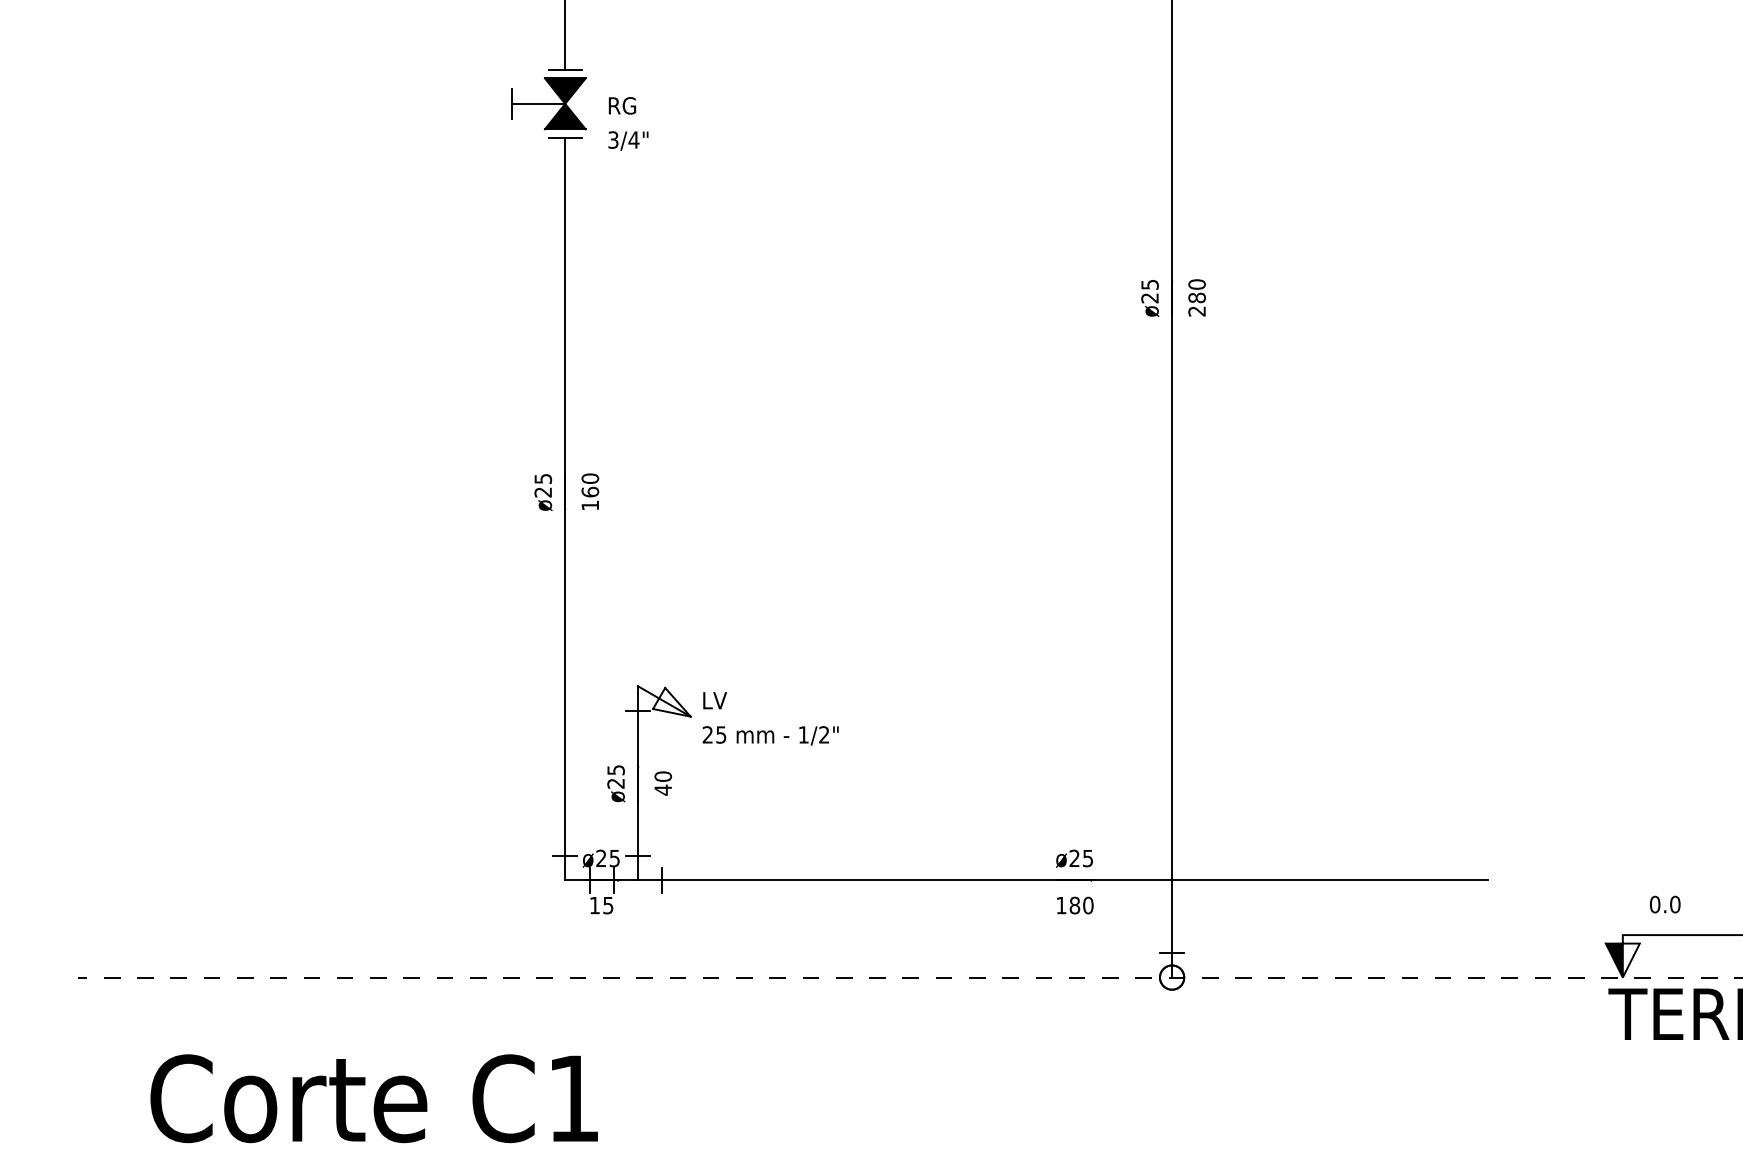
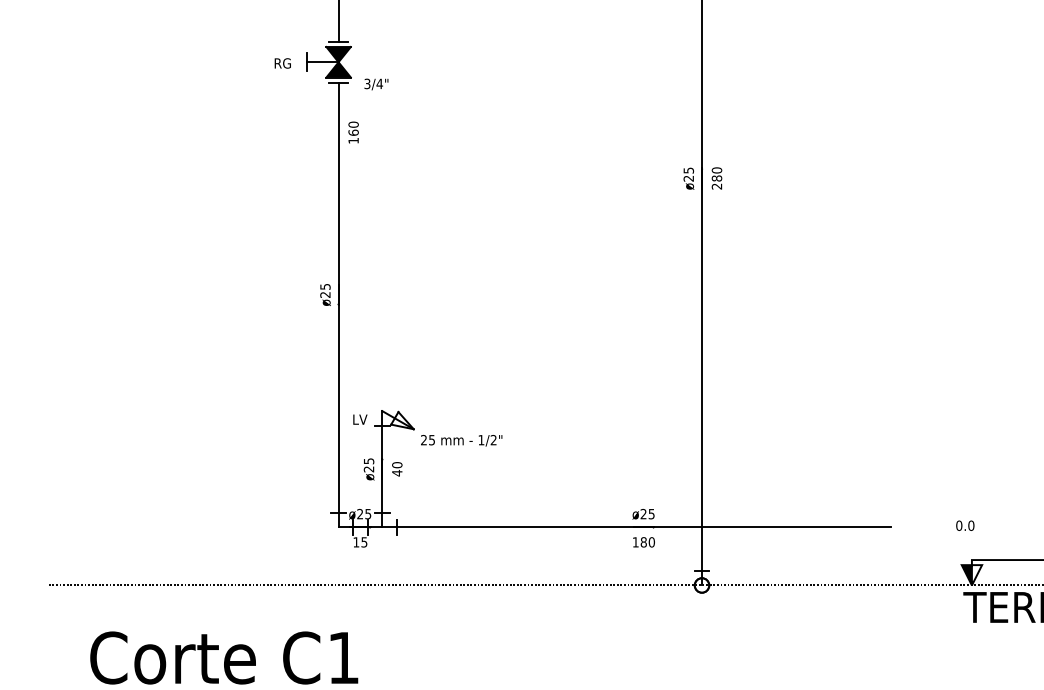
text: (621, 105) -> (282, 63), moved
text: (590, 491) -> (353, 132), moved
text: (715, 700) -> (360, 419), moved
text: (1665, 904) -> (965, 525), moved

